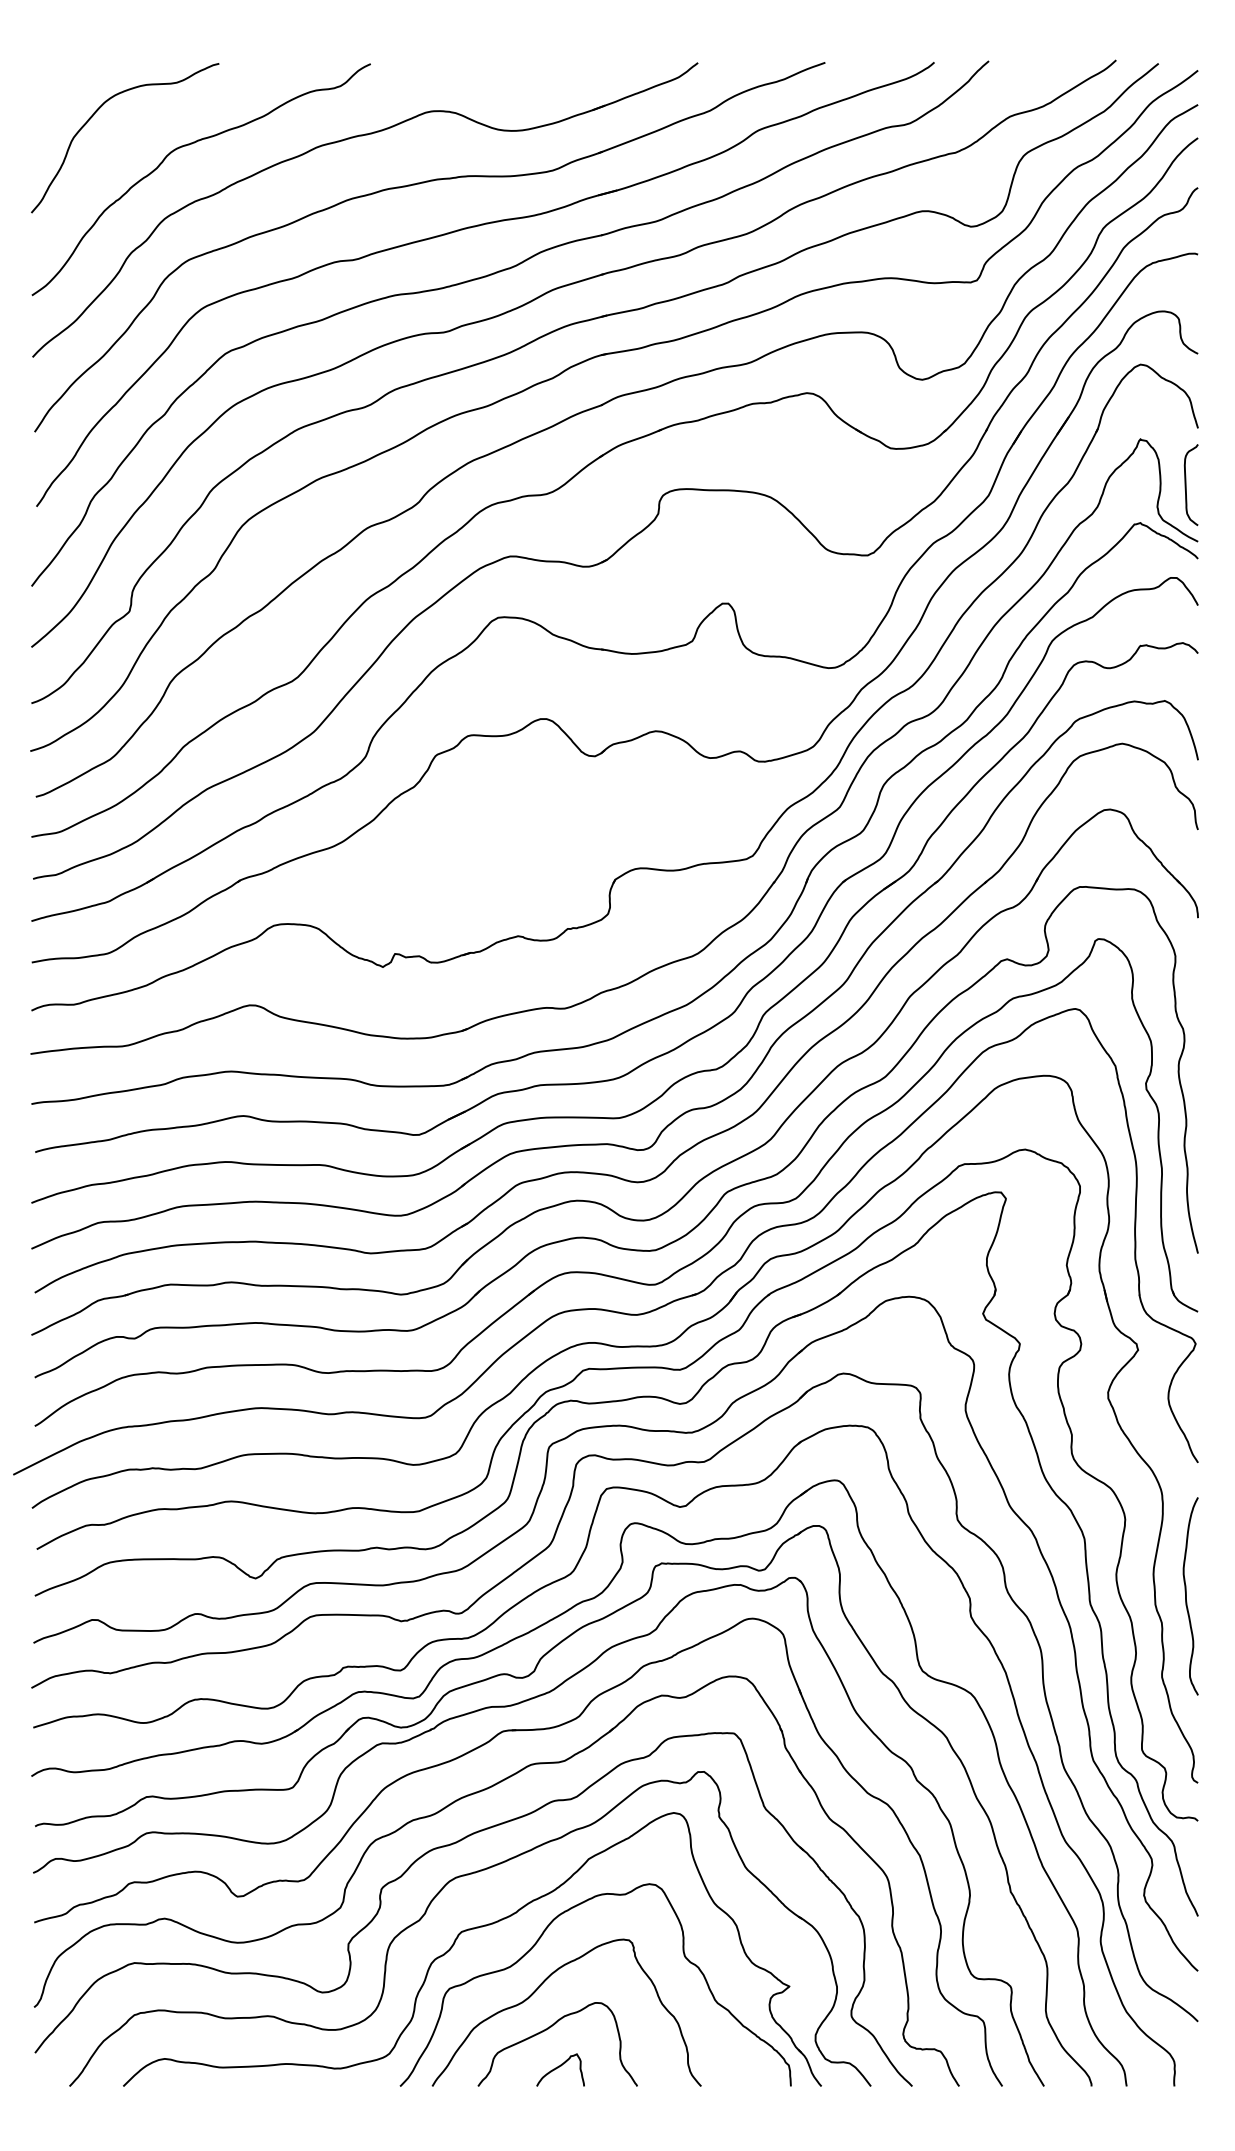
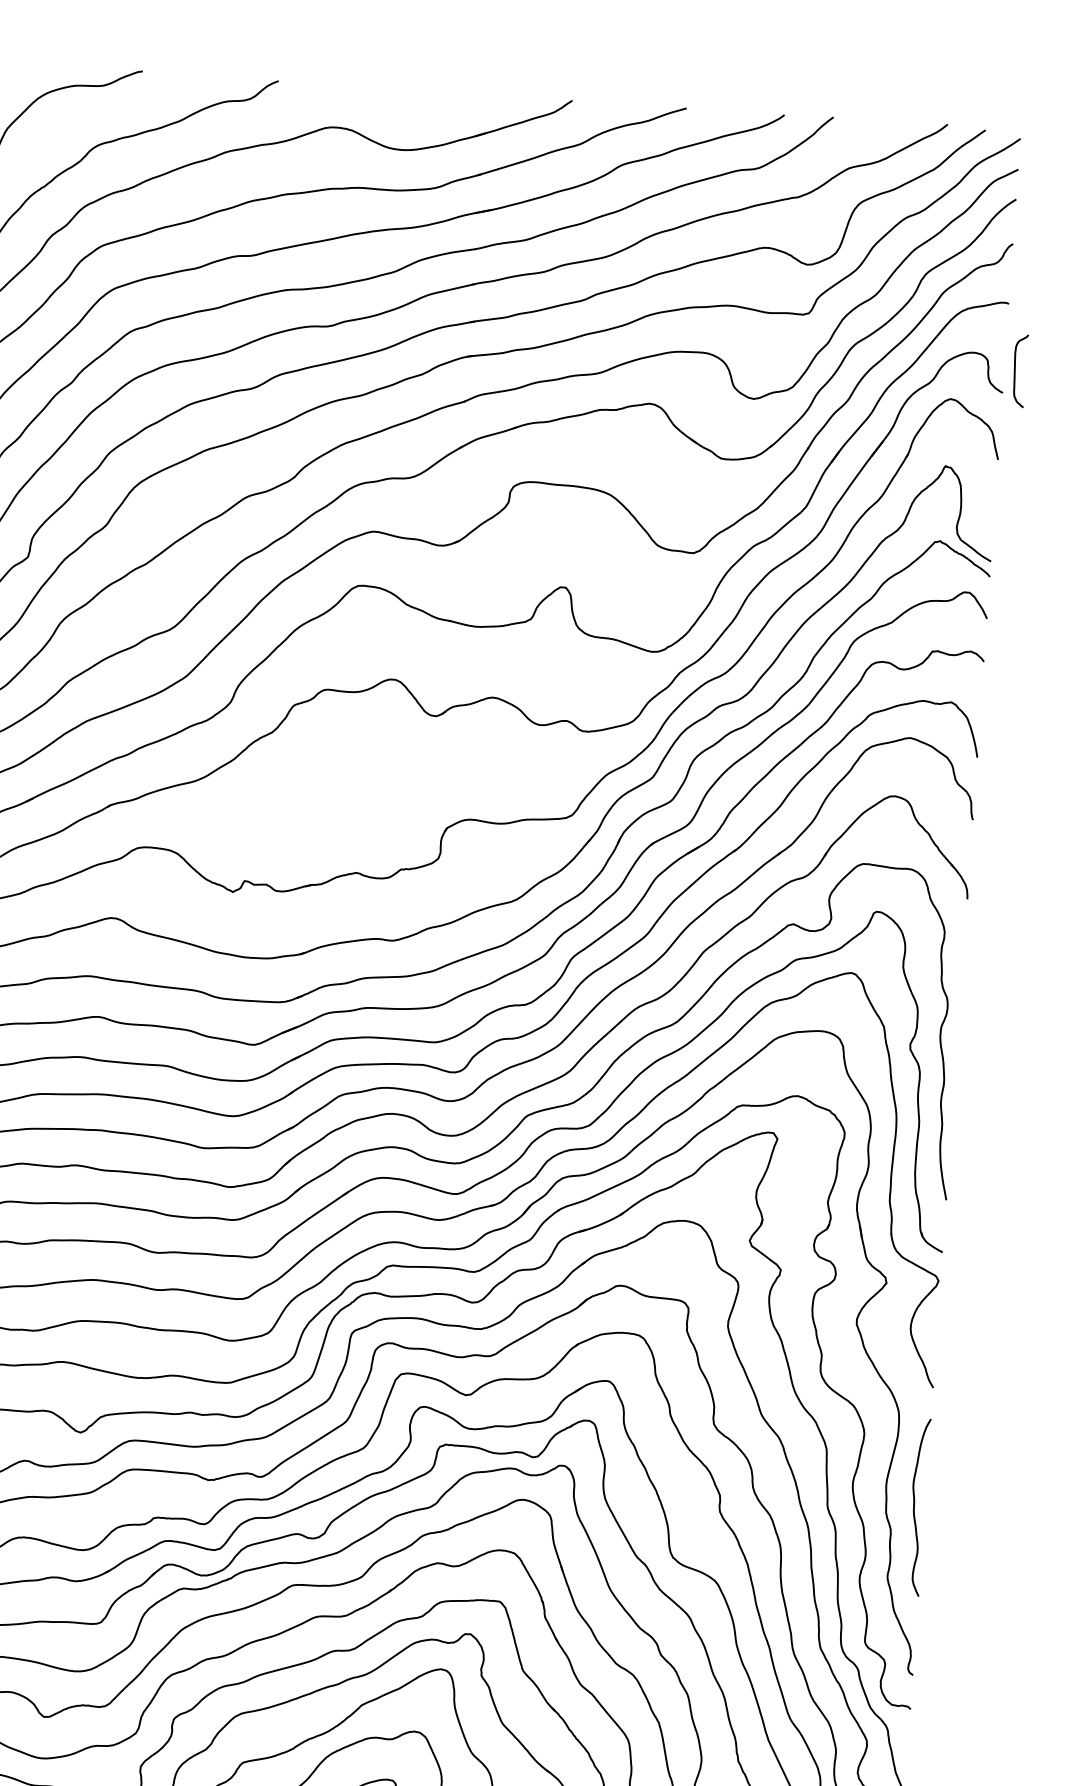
curve: (1186, 485) -> (1015, 371), moved

